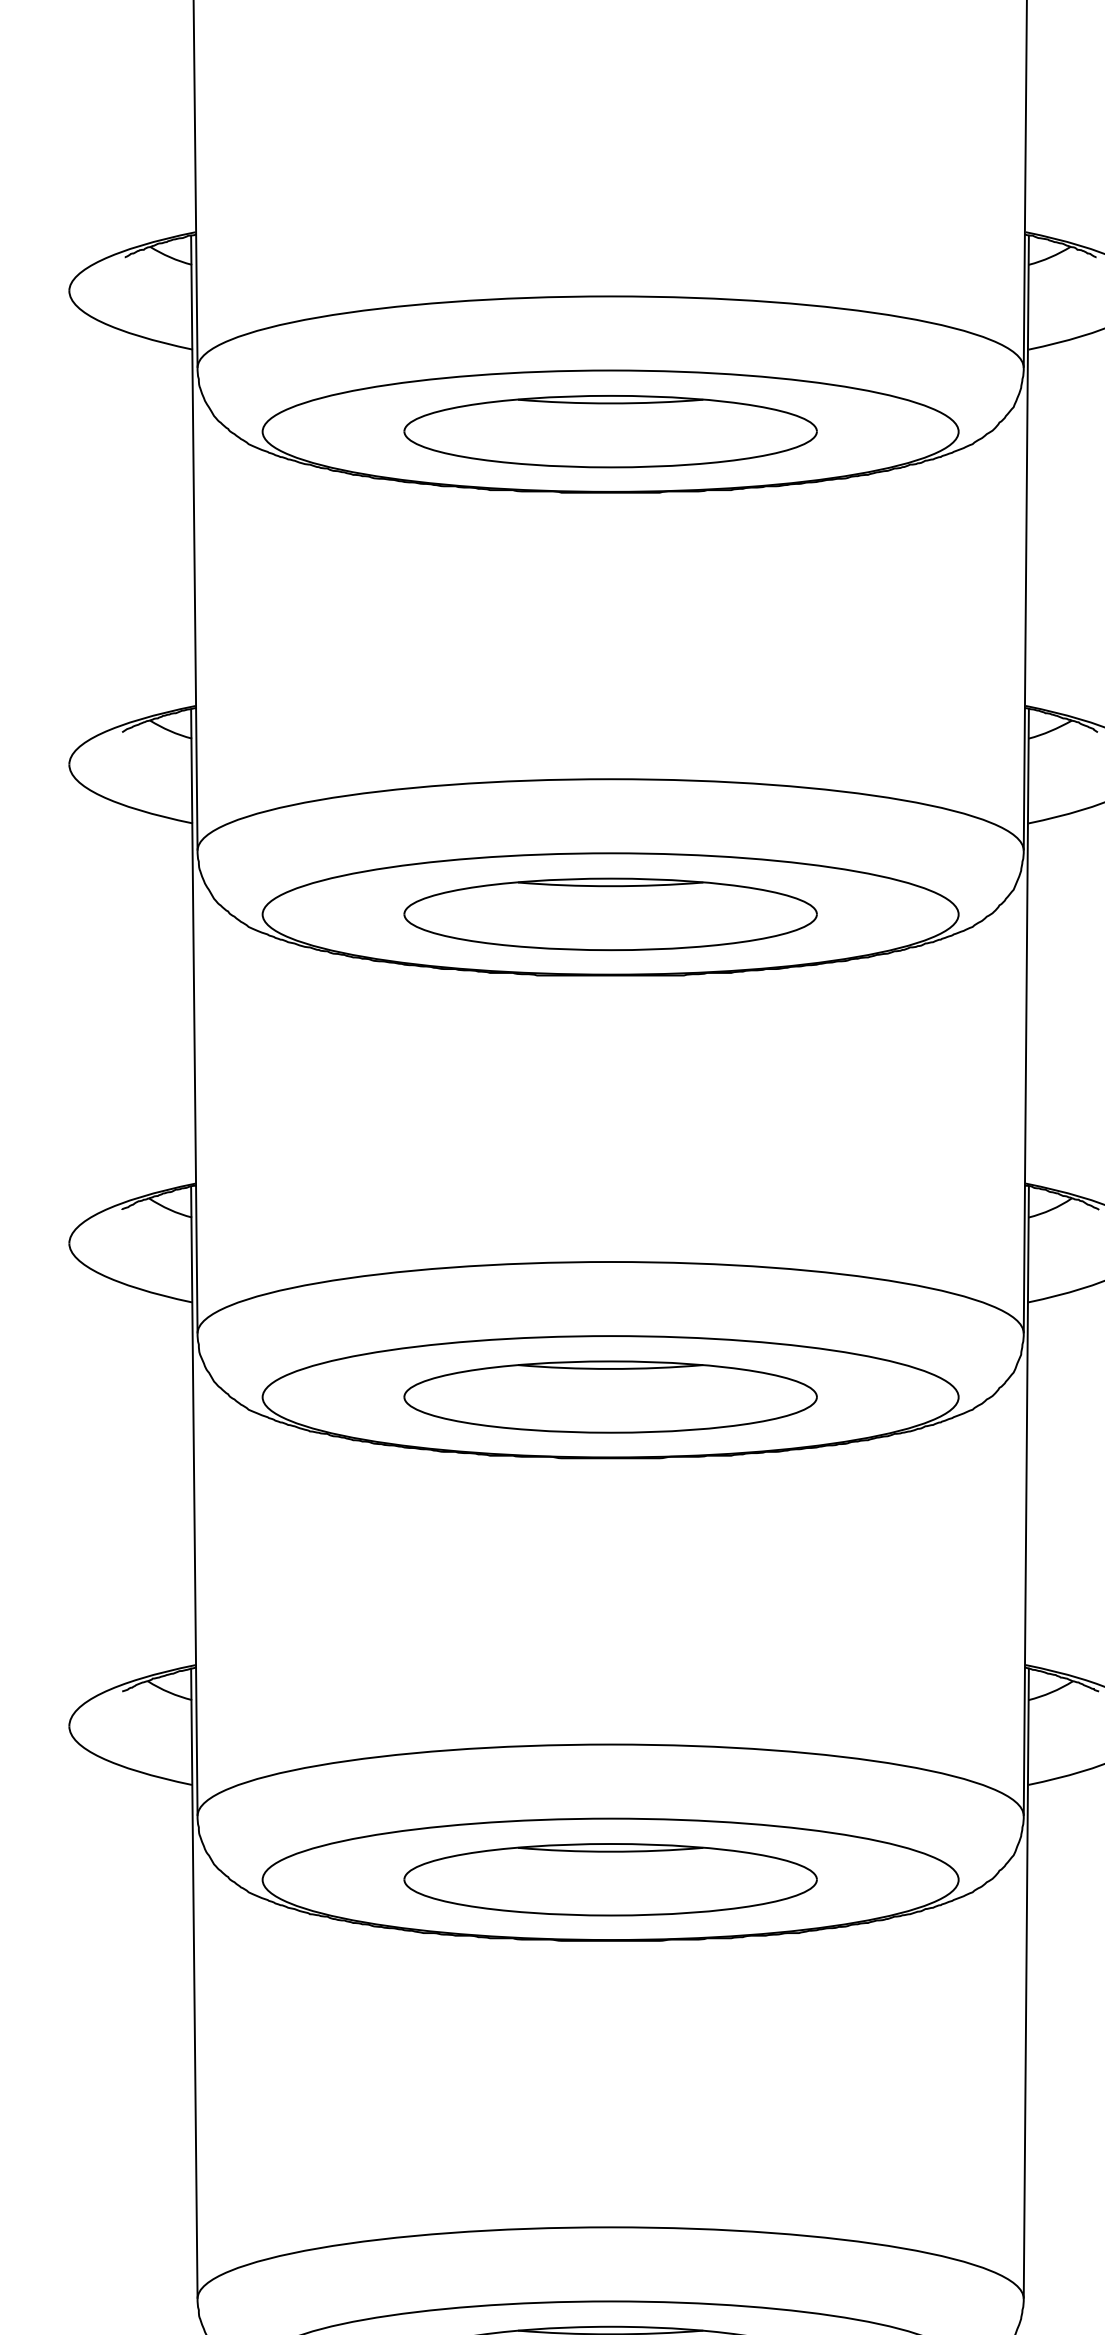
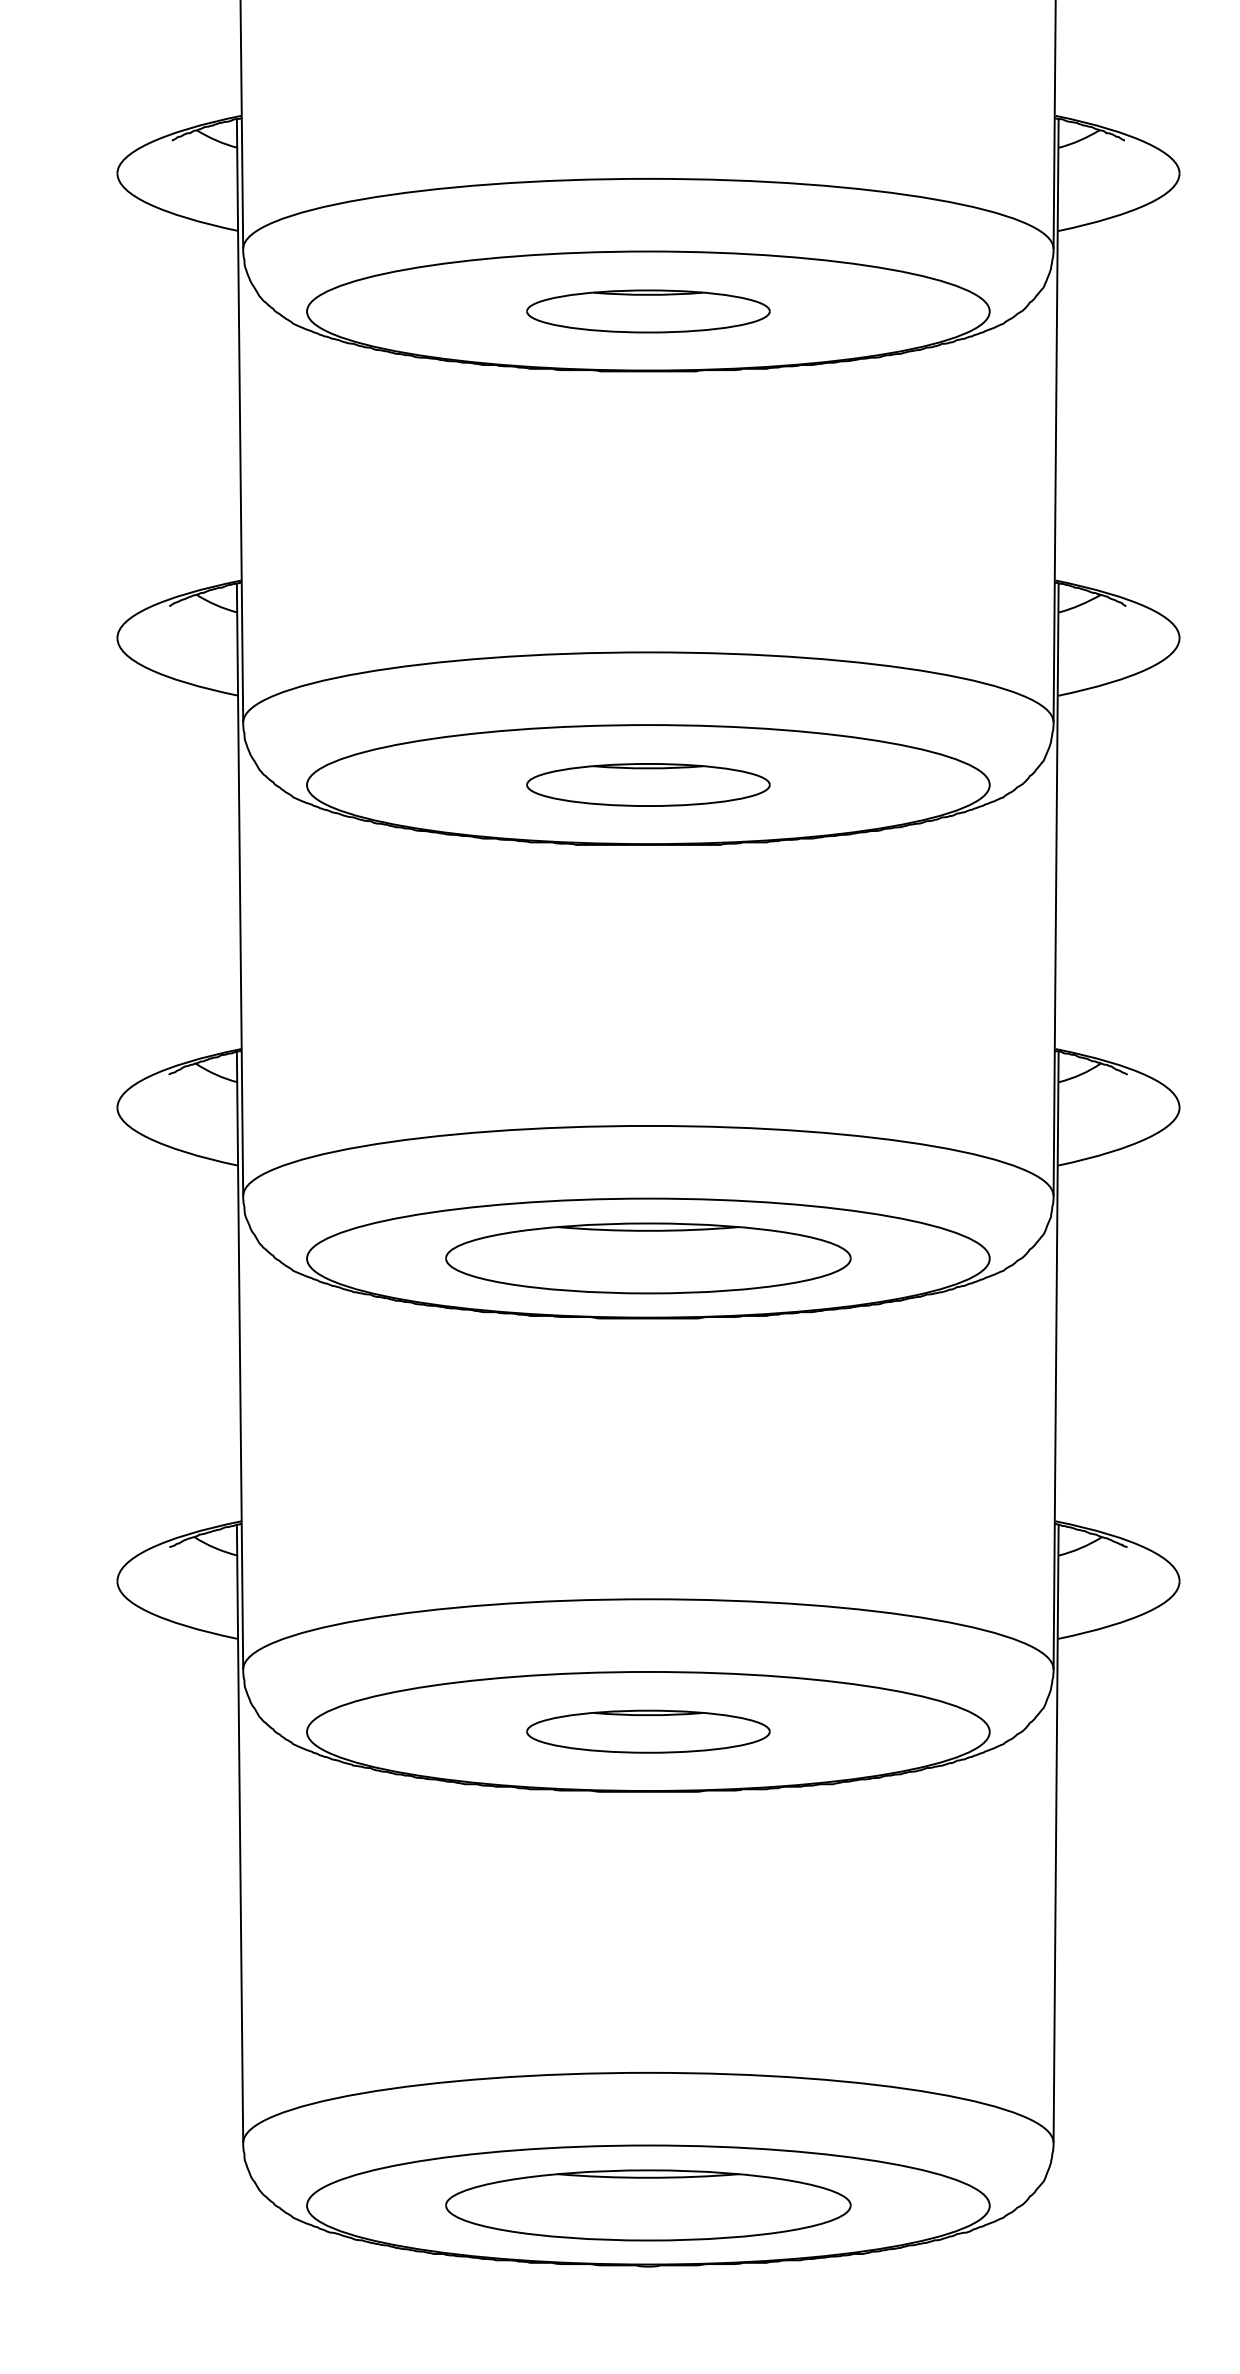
part: (610, 431) -> (648, 311), size x0.6
part: (610, 913) -> (648, 784), size x0.6
part: (610, 1879) -> (648, 1731), size x0.6

